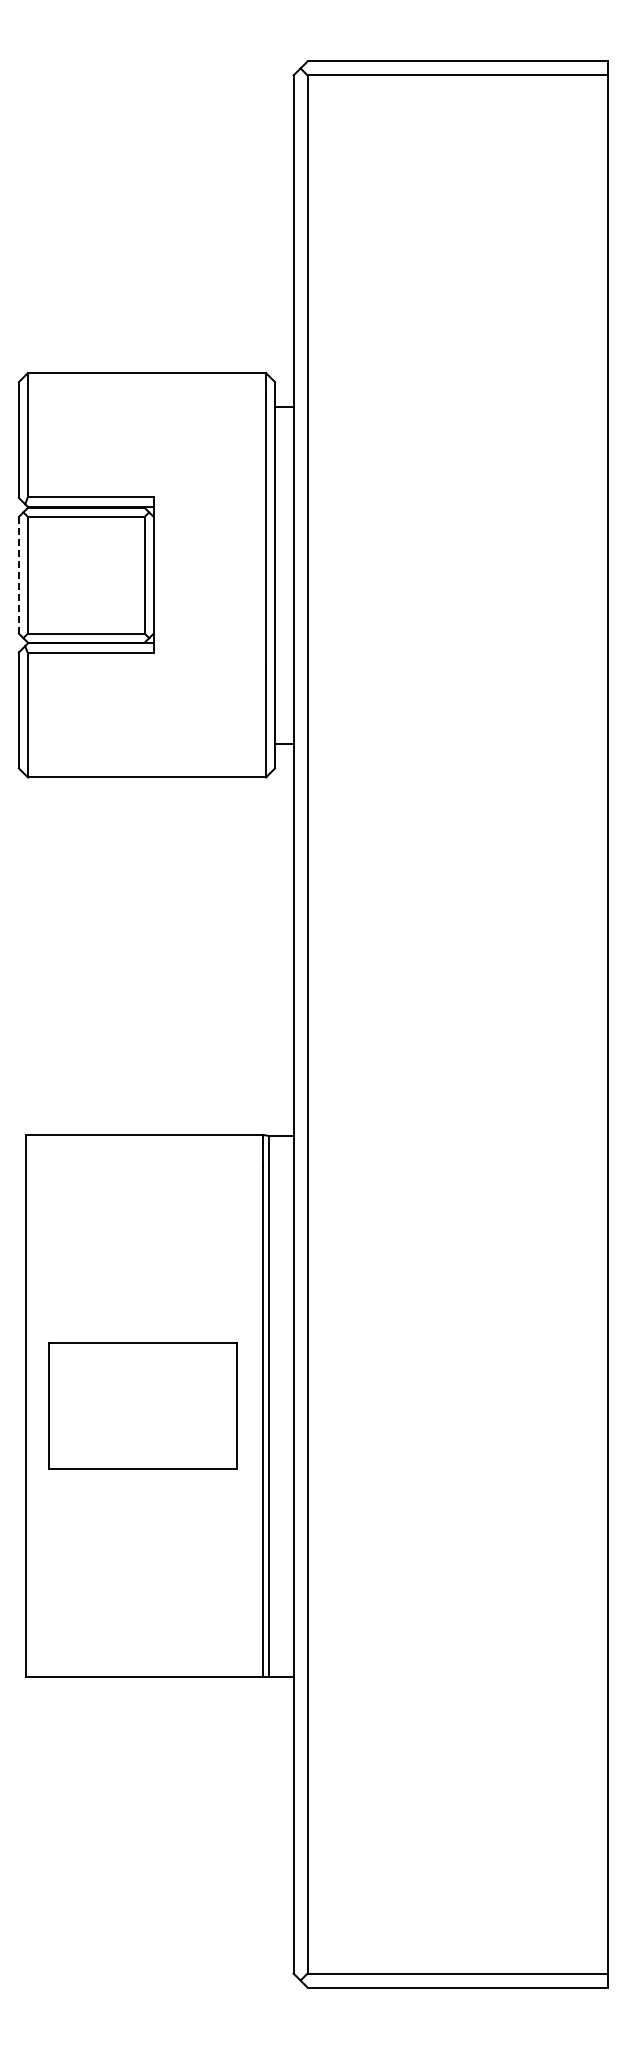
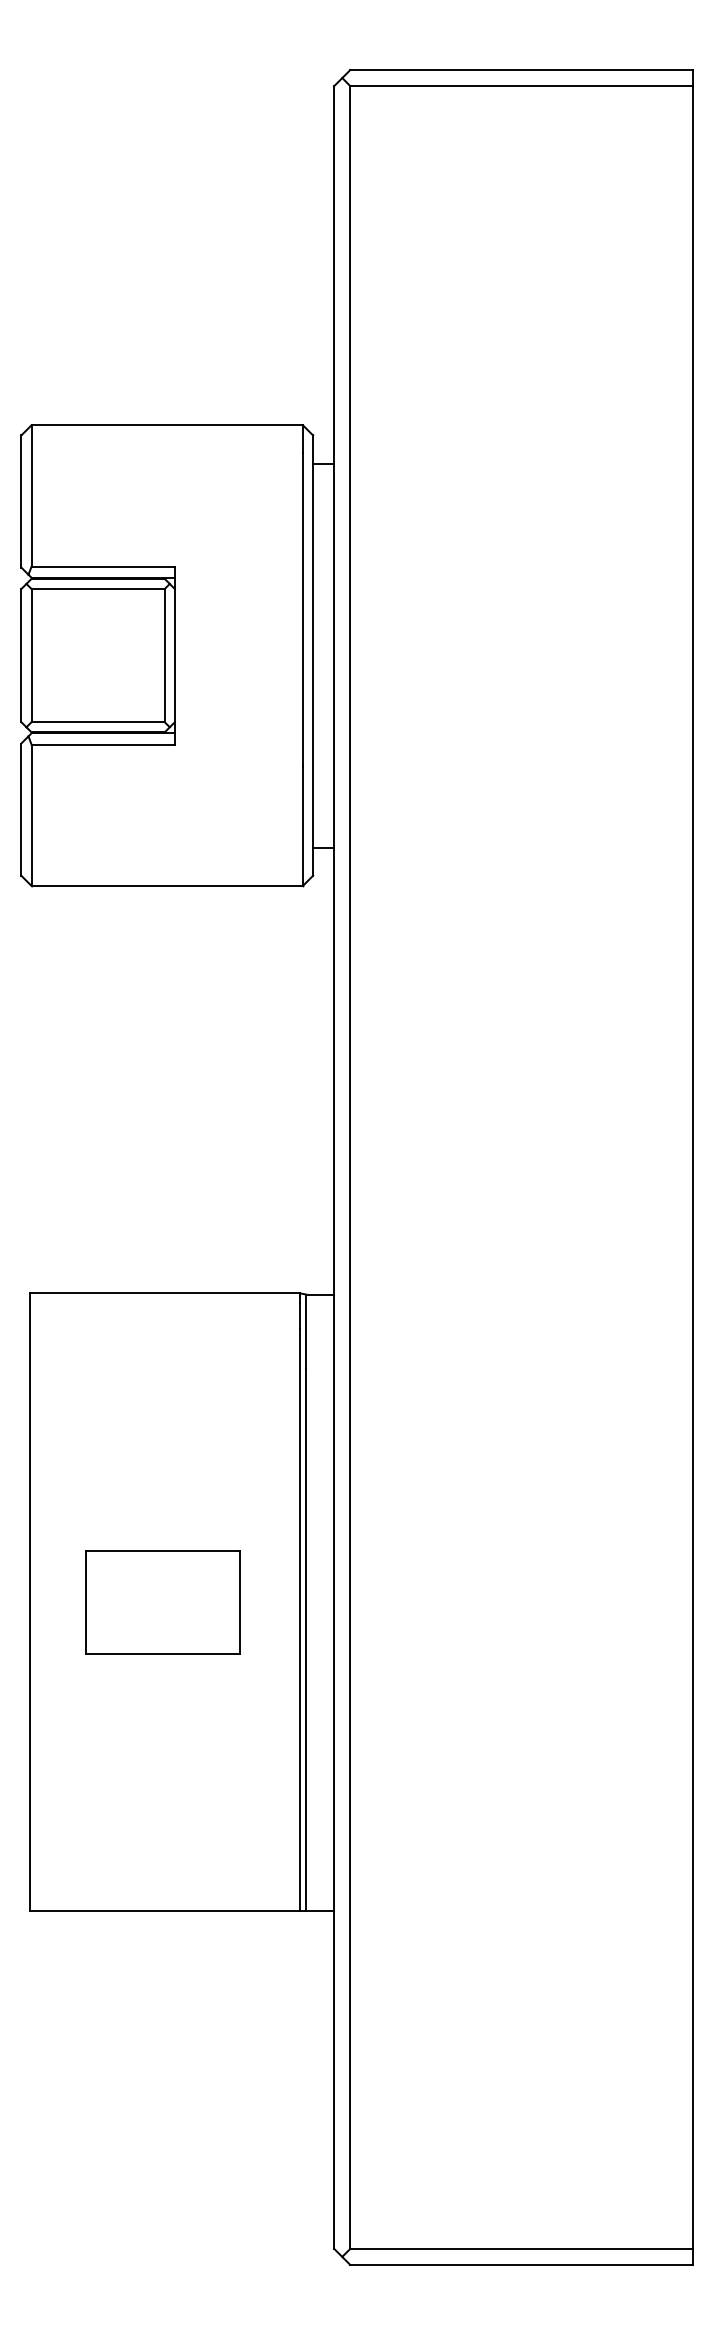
line: (18, 575) -> (20, 655), dashed -> solid
part: (143, 1405) -> (163, 1601), size x0.71

